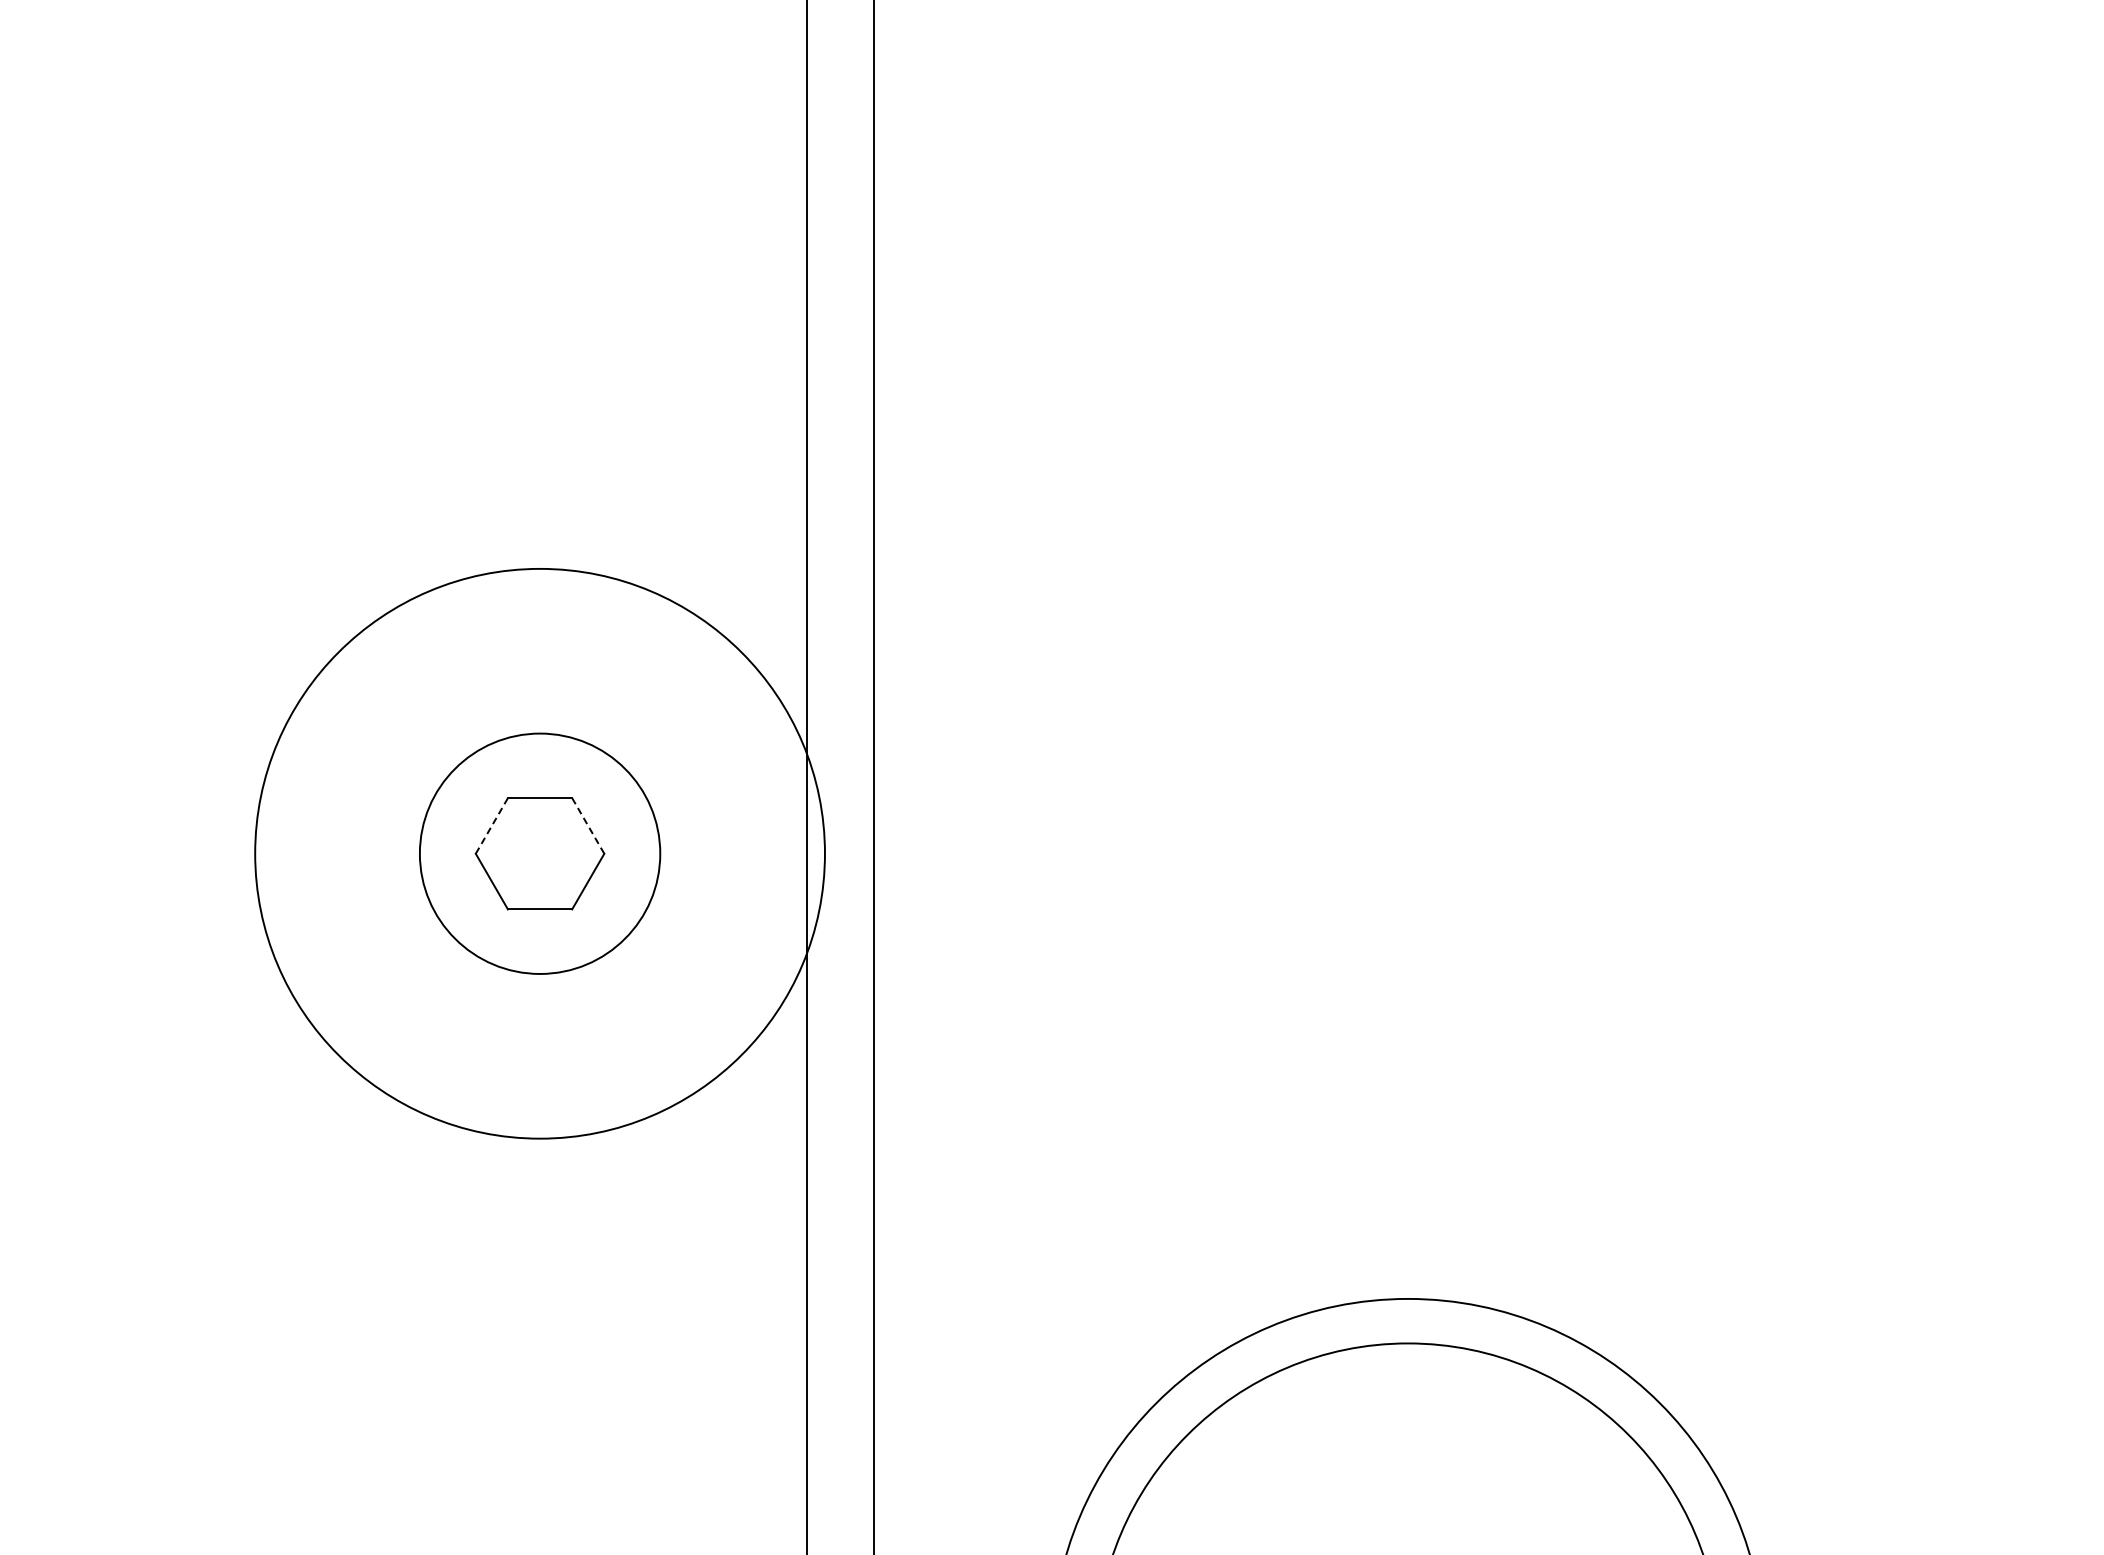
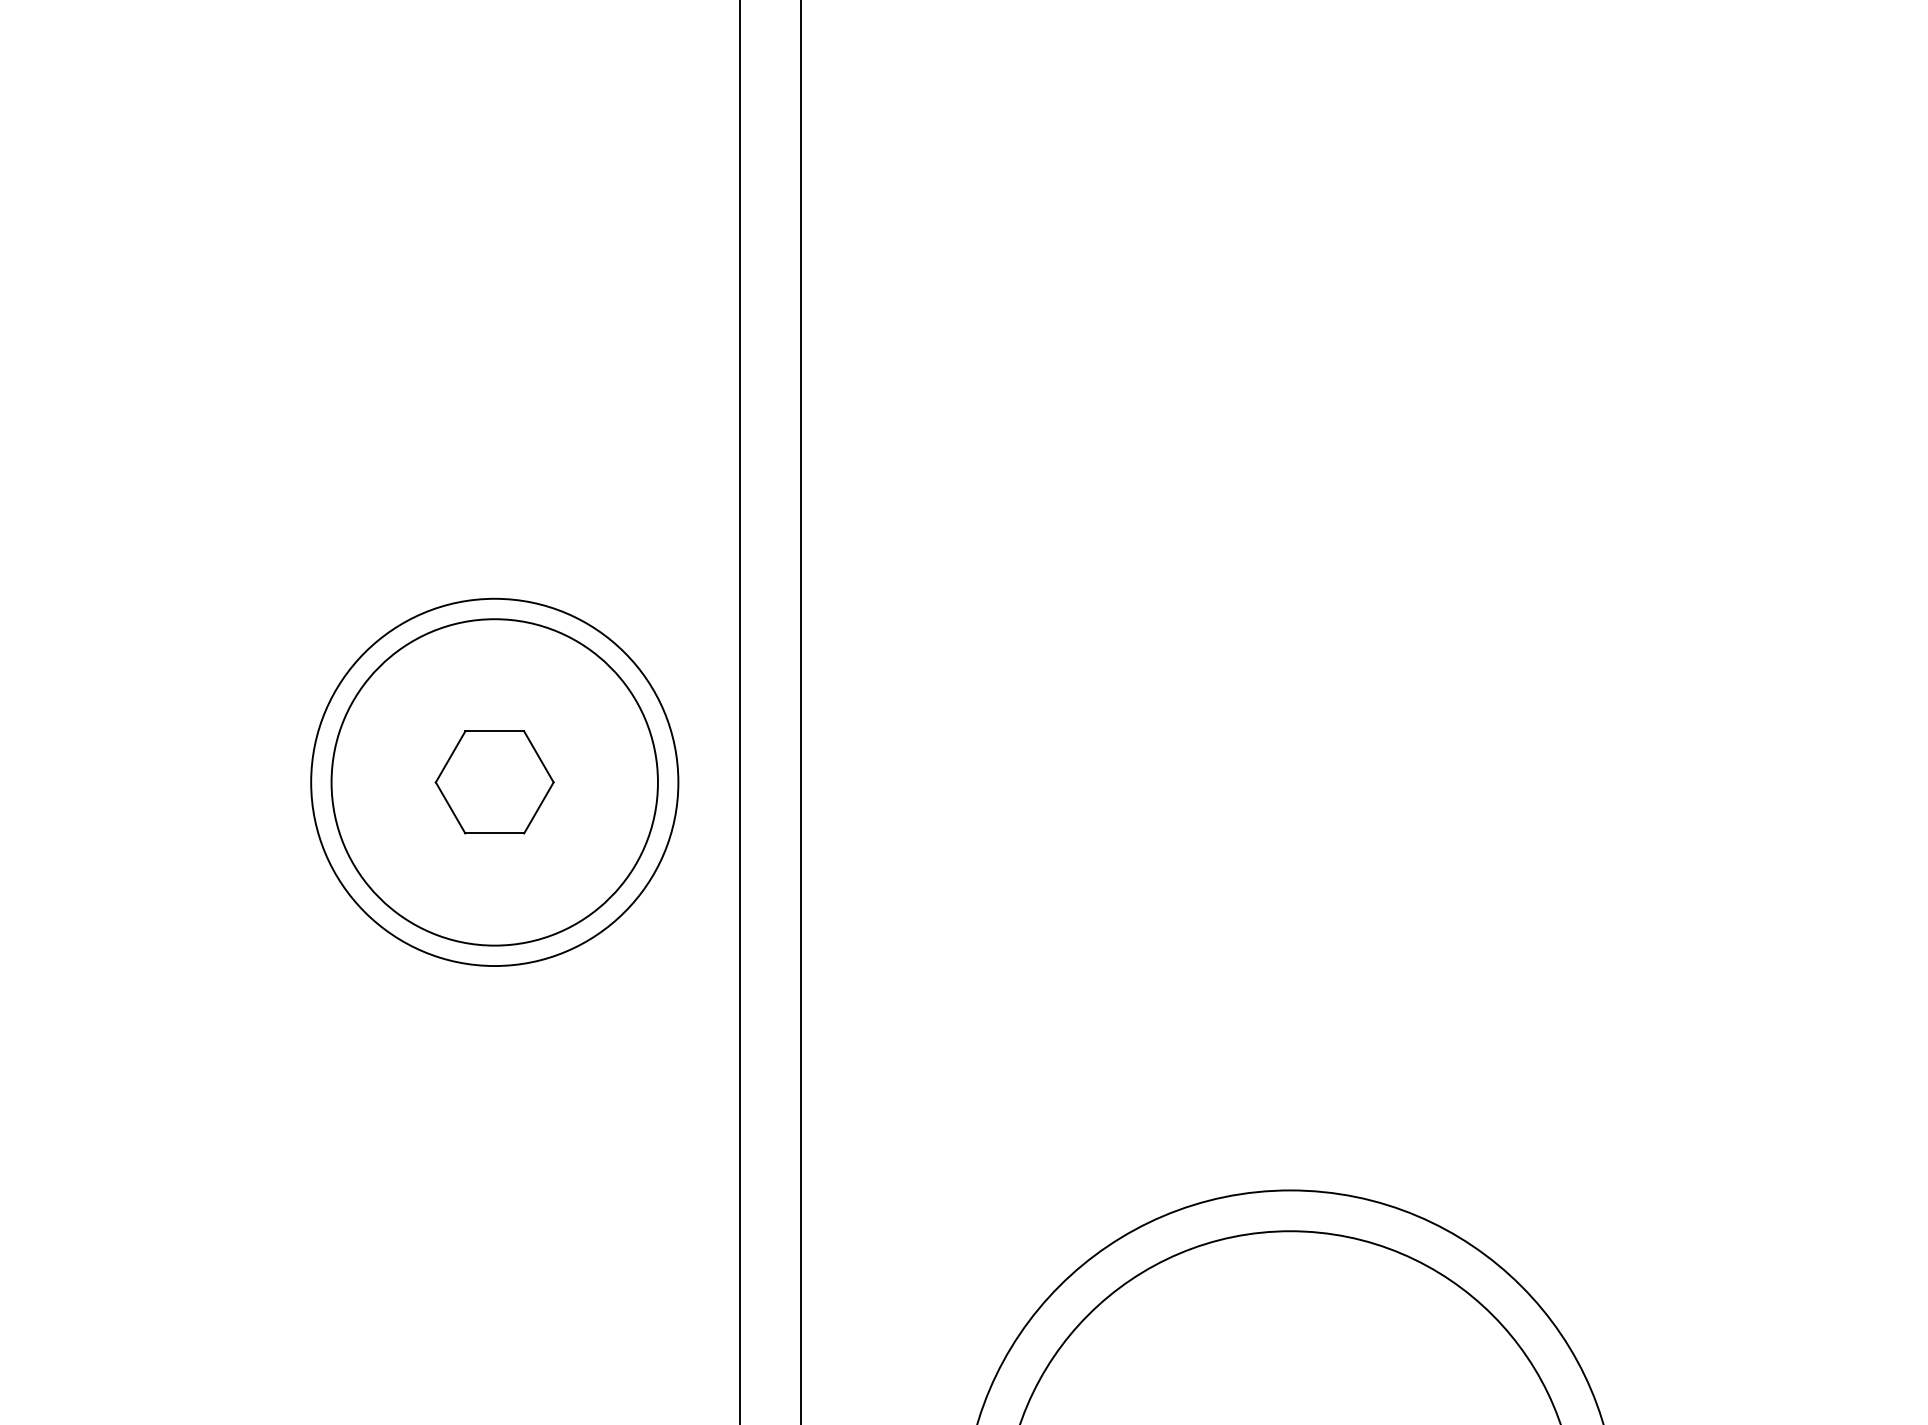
line: (588, 825) -> (539, 756), dashed -> solid
line: (491, 826) -> (450, 757), dashed -> solid
circle: (539, 853) -> (494, 782), size x1.67
circle: (540, 853) -> (495, 782), size x0.62

